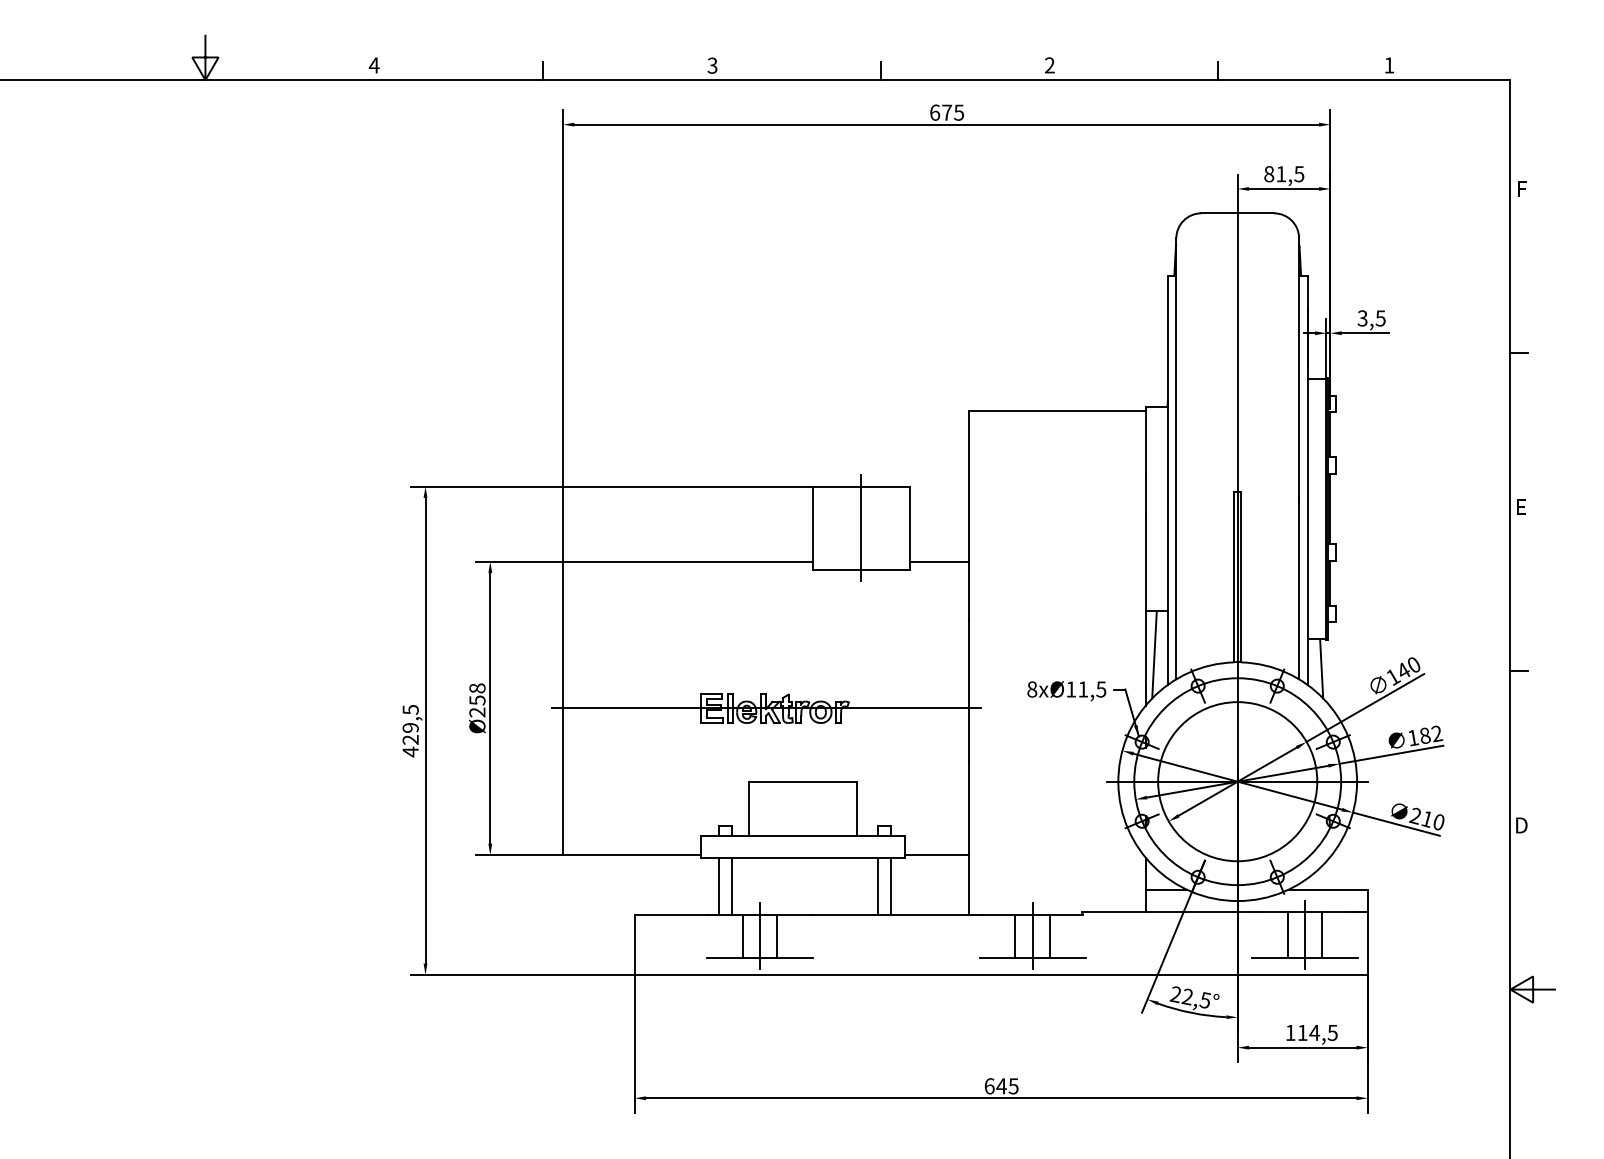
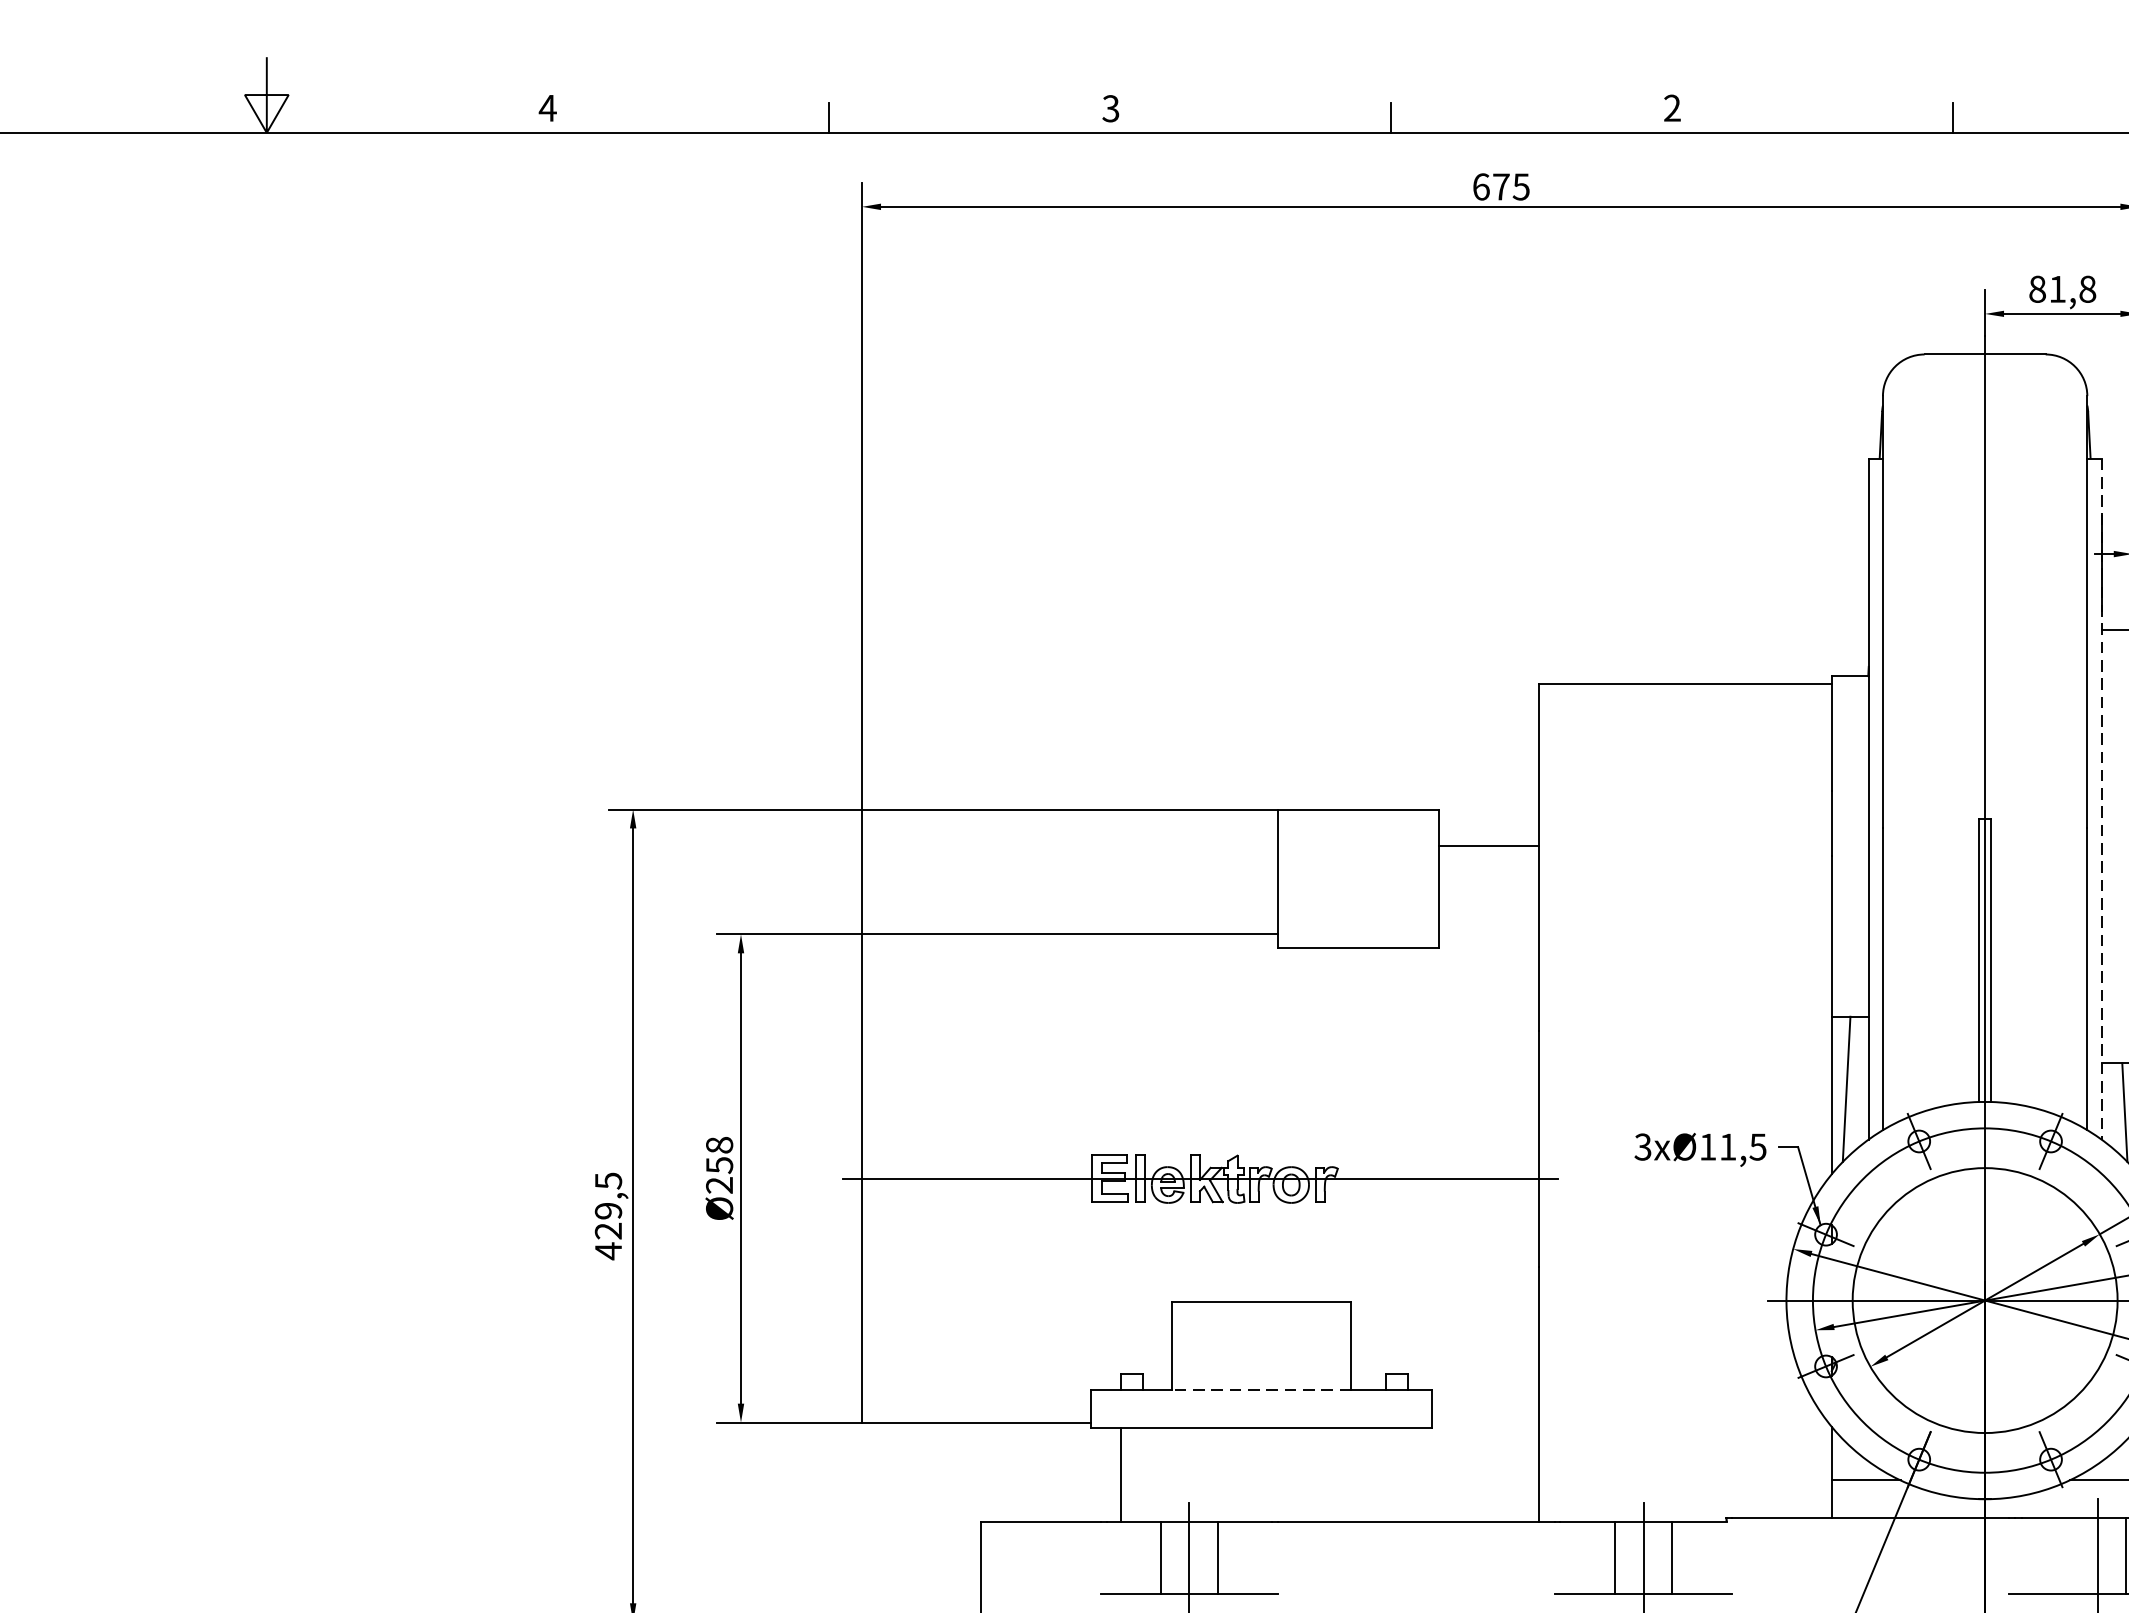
text: (1299, 174) -> (2087, 289), 81,5 -> 81,8
line: (1307, 480) -> (2101, 799), solid -> dashed
line: (861, 528) -> (1358, 879), removed
line: (939, 561) -> (1488, 845), moved
text: (1032, 689) -> (1643, 1147), 8xØ11,5 -> 3xØ11,5
line: (802, 835) -> (1260, 1390), solid -> dashed
line: (937, 855) -> (1485, 1423), removed
line: (731, 886) -> (1142, 1475), removed
line: (877, 886) -> (1385, 1475), removed
line: (890, 886) -> (1407, 1475), removed
line: (1288, 934) -> (2069, 1554), removed

